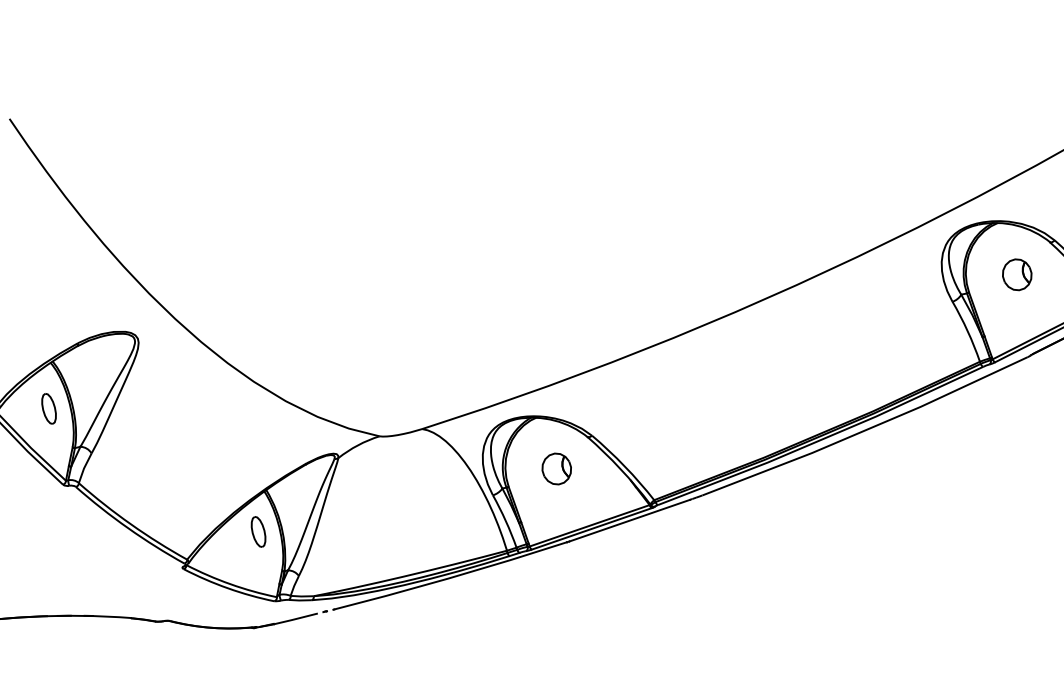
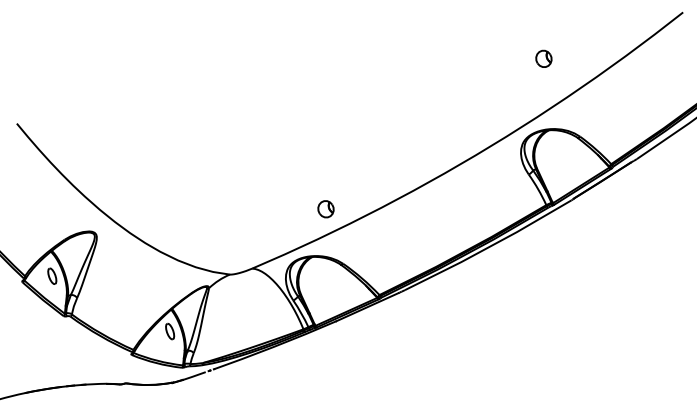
part: (1016, 273) -> (543, 58), moved
part: (555, 469) -> (325, 209), moved

